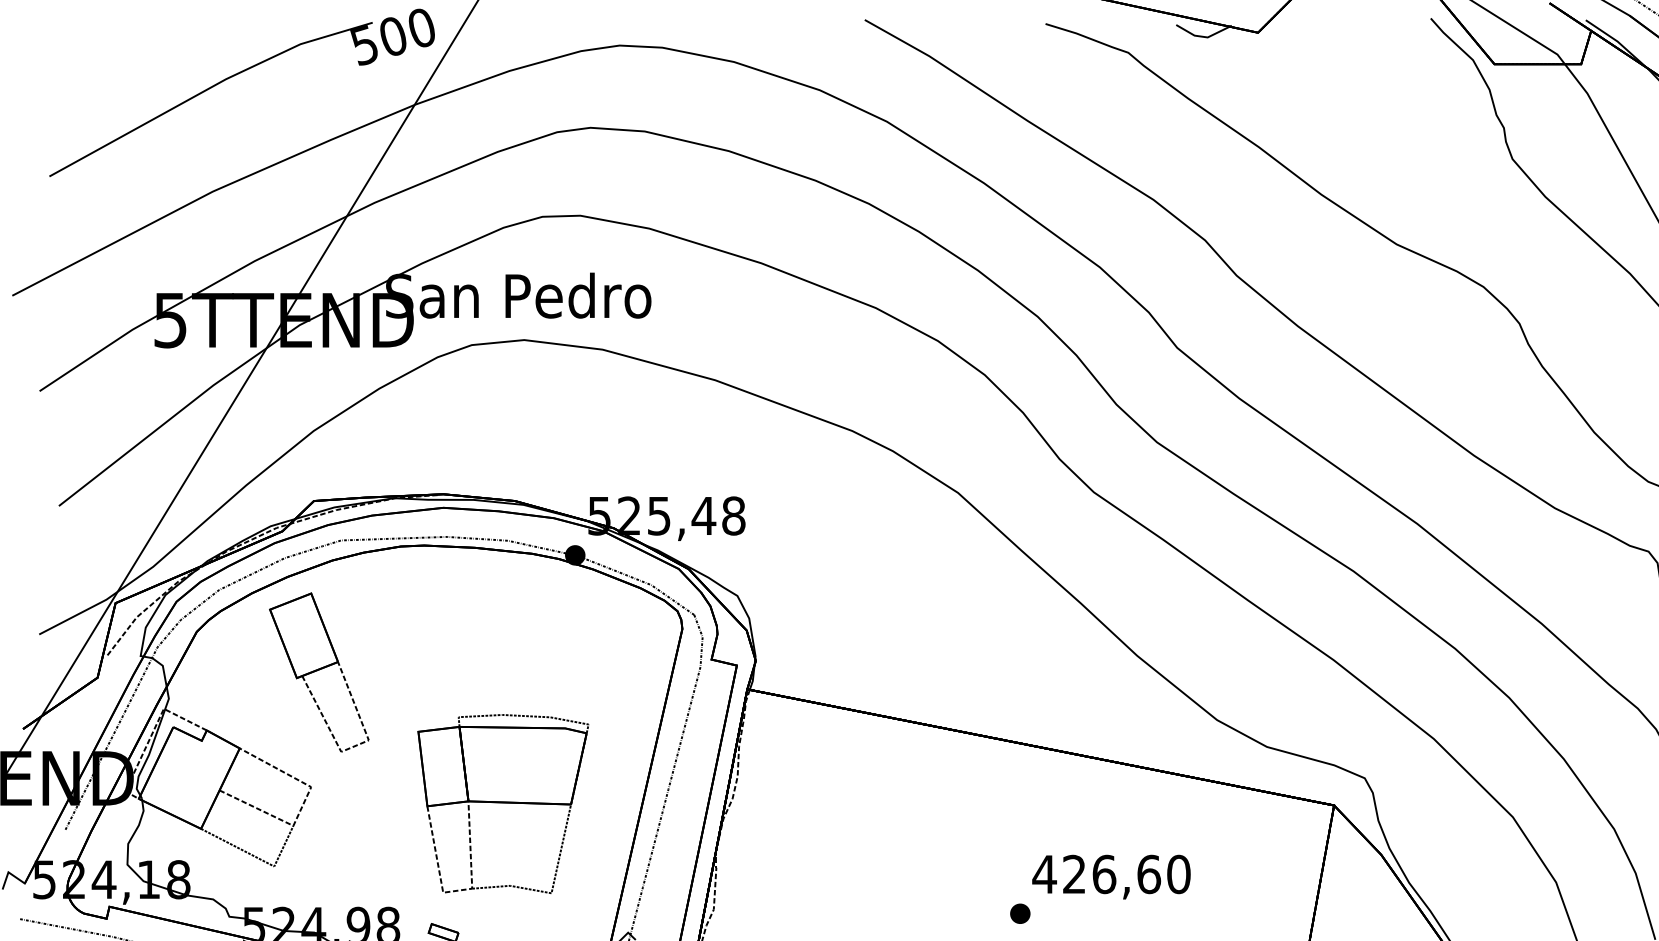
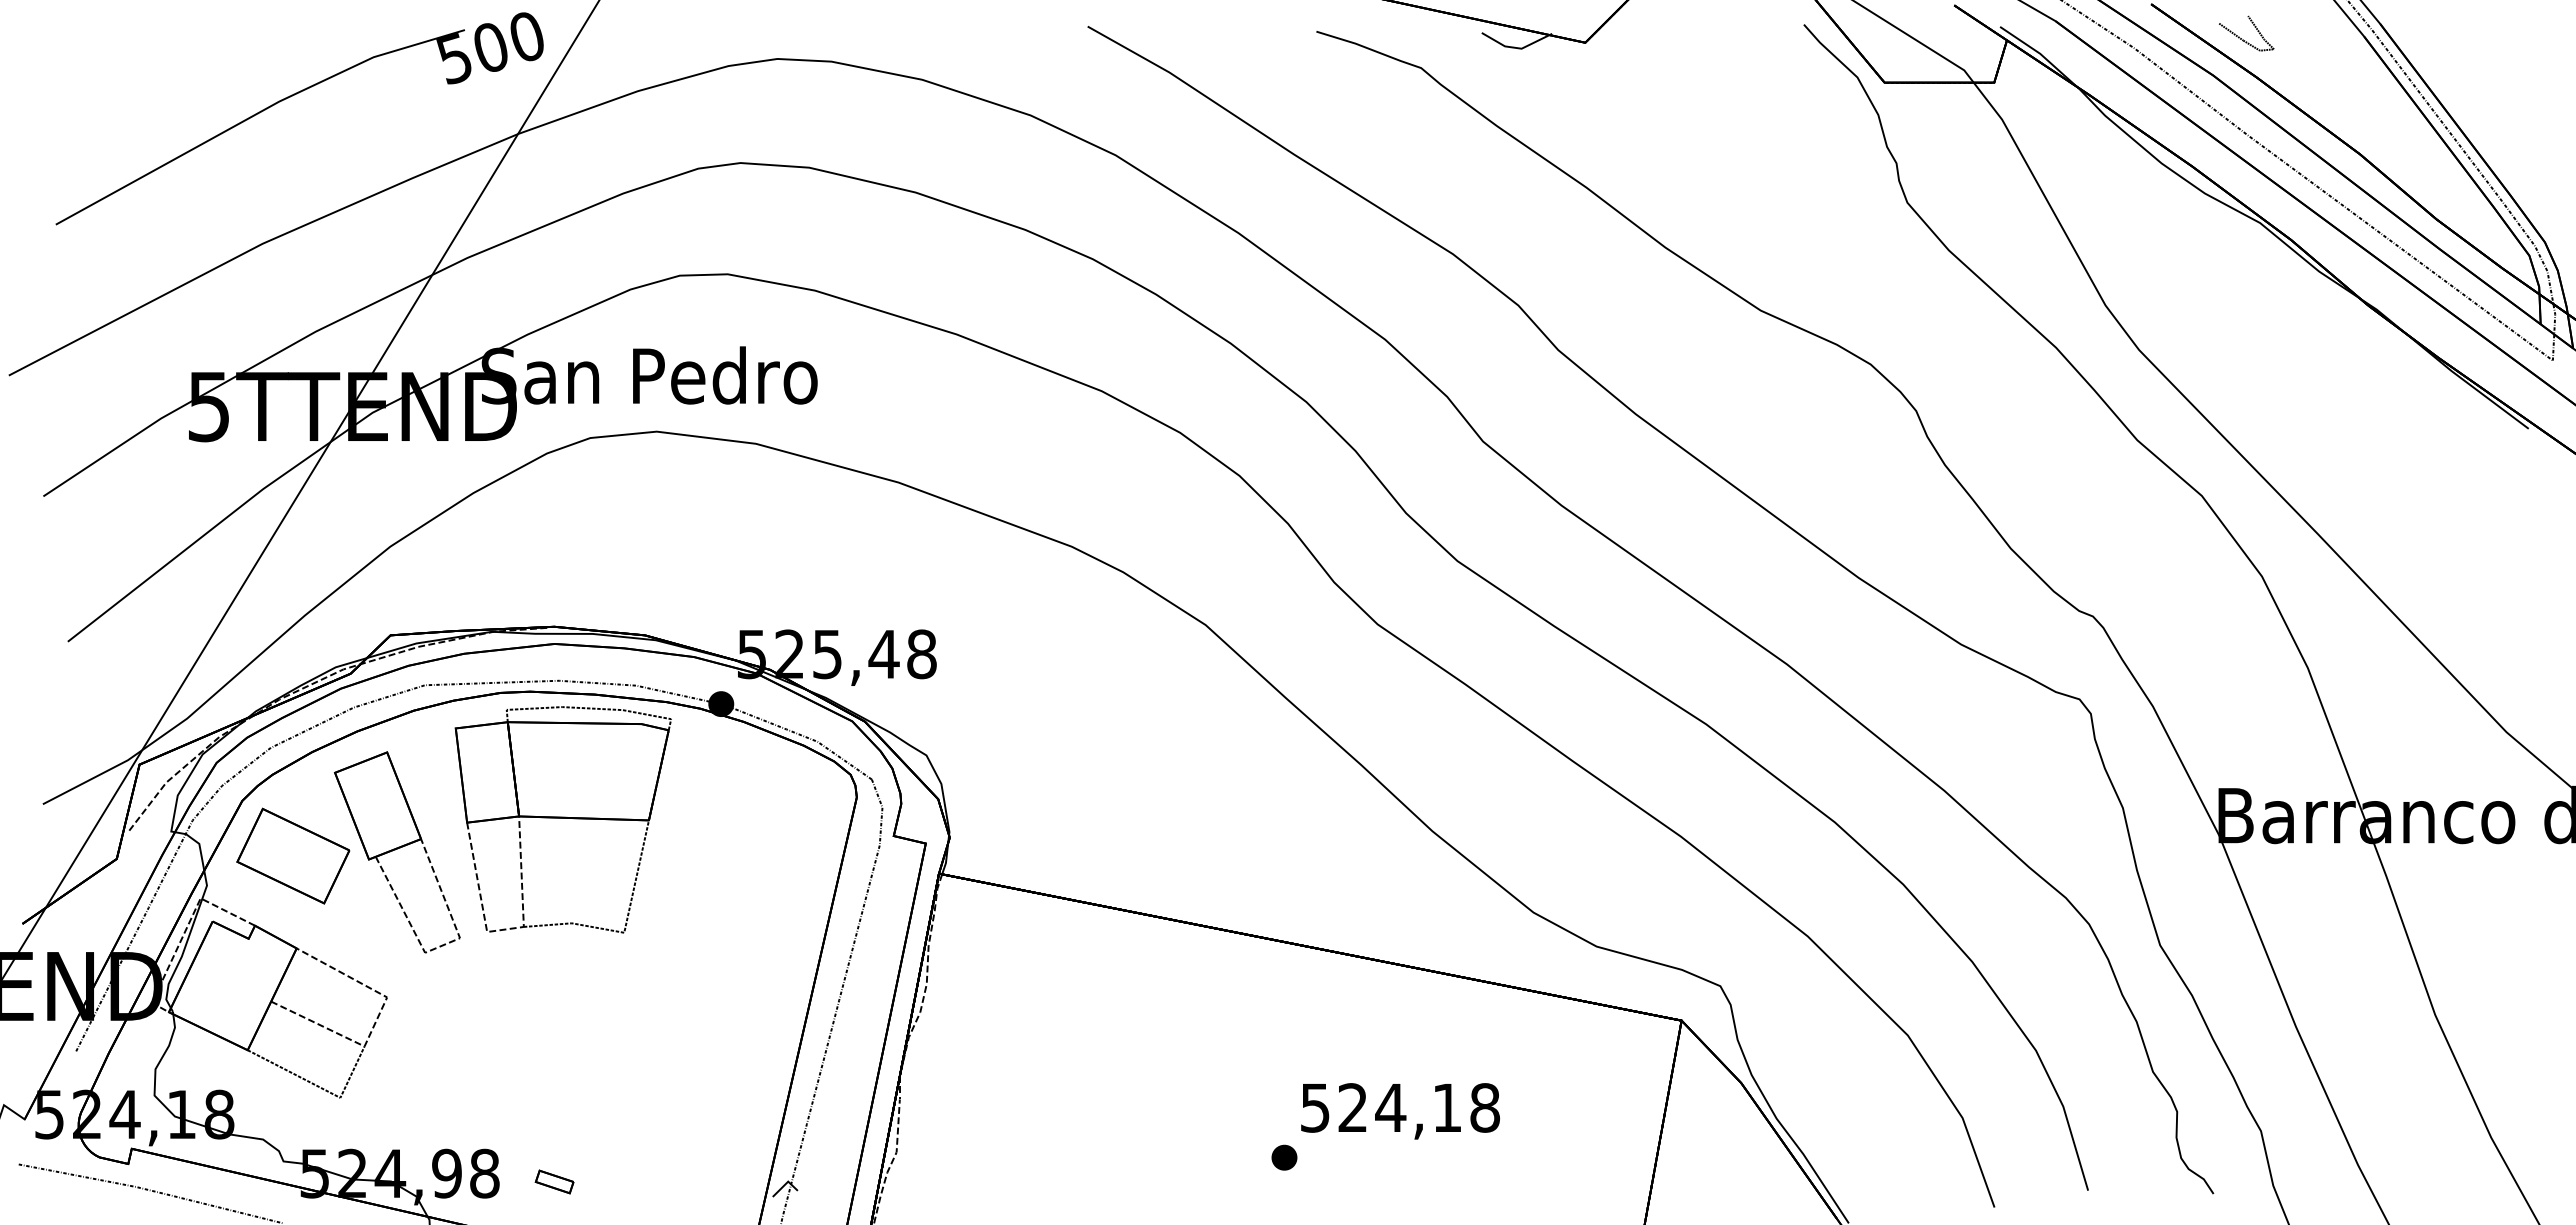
part: (237, 674) -> (293, 855), added
part: (502, 803) -> (562, 819), moved
text: (1111, 874) -> (1399, 1107), 426,60 -> 524,18

